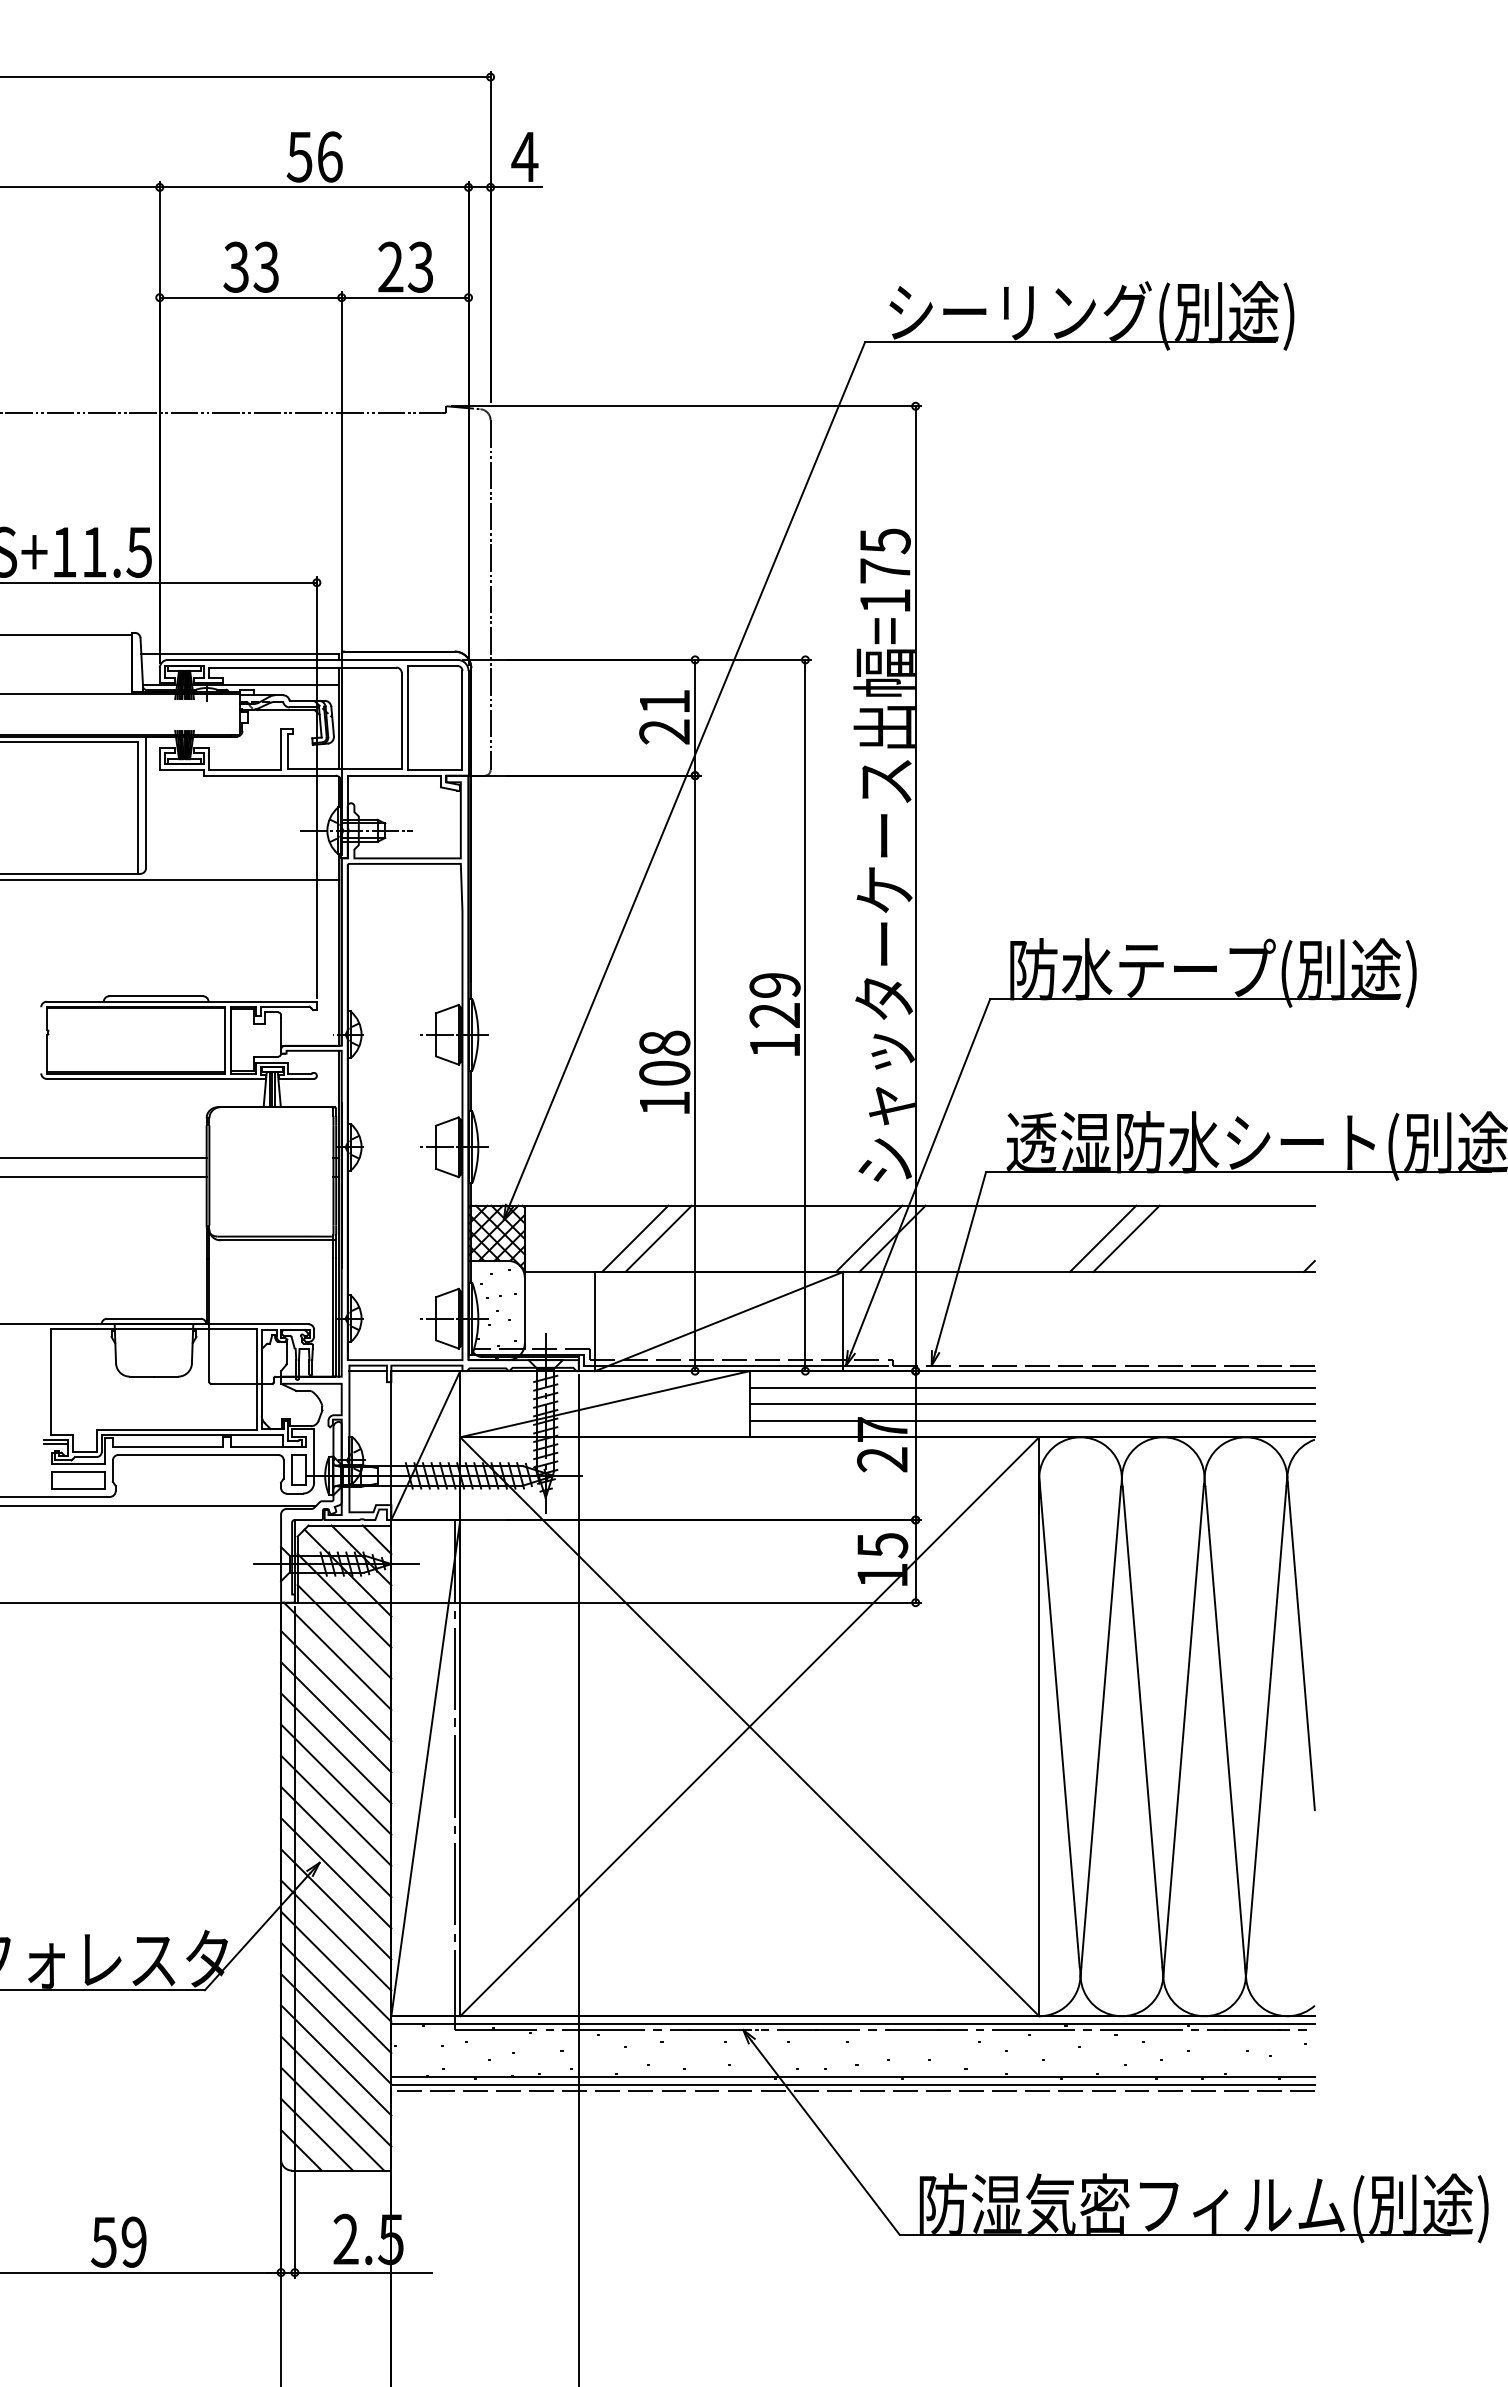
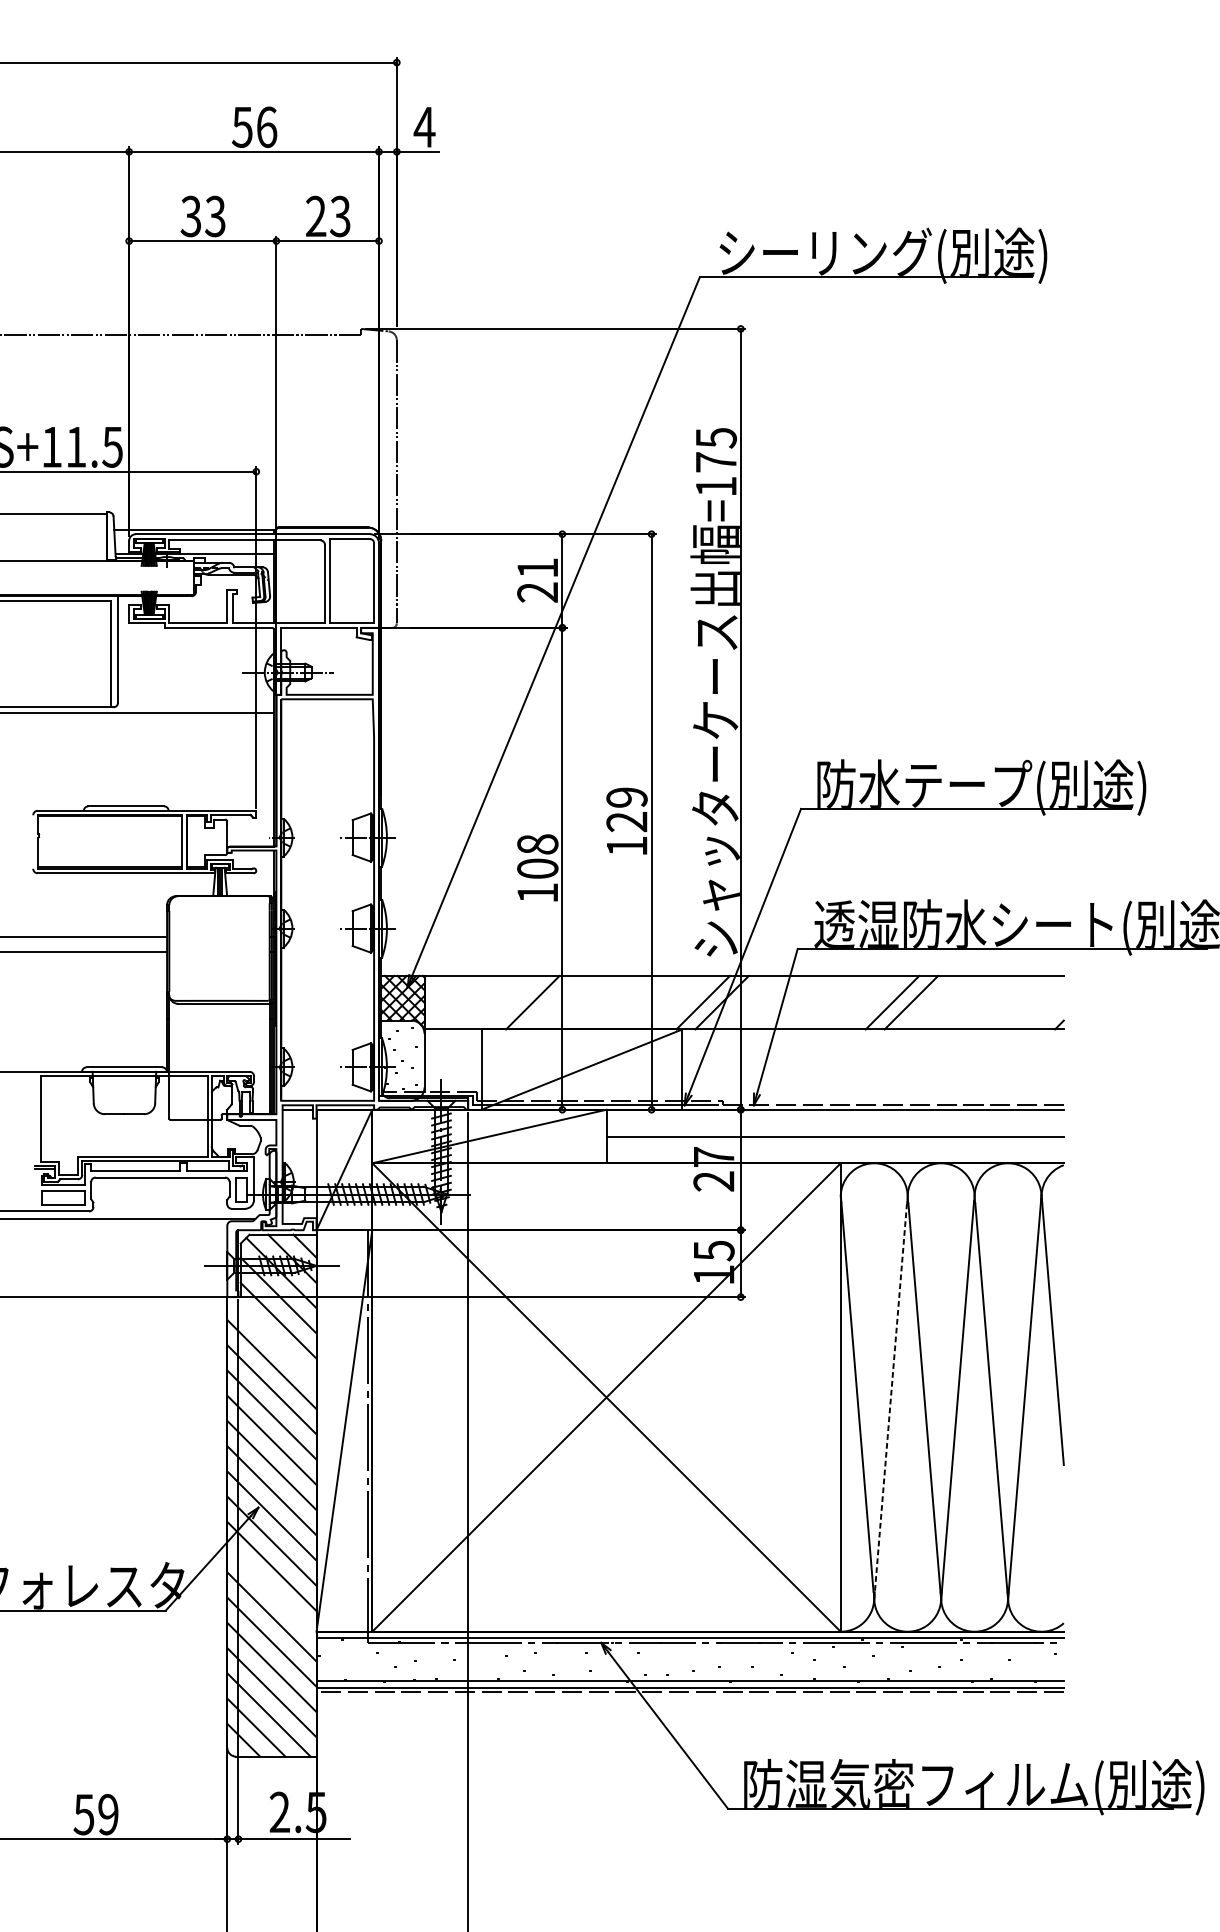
line: (635, 1238) -> (514, 1002), removed
line: (1031, 1387) -> (834, 1122), removed
line: (1031, 1420) -> (834, 1149), removed
line: (337, 1656) -> (272, 1340), removed
line: (1100, 1732) -> (890, 1402), solid -> dashed
line: (336, 1966) -> (272, 1591), removed

